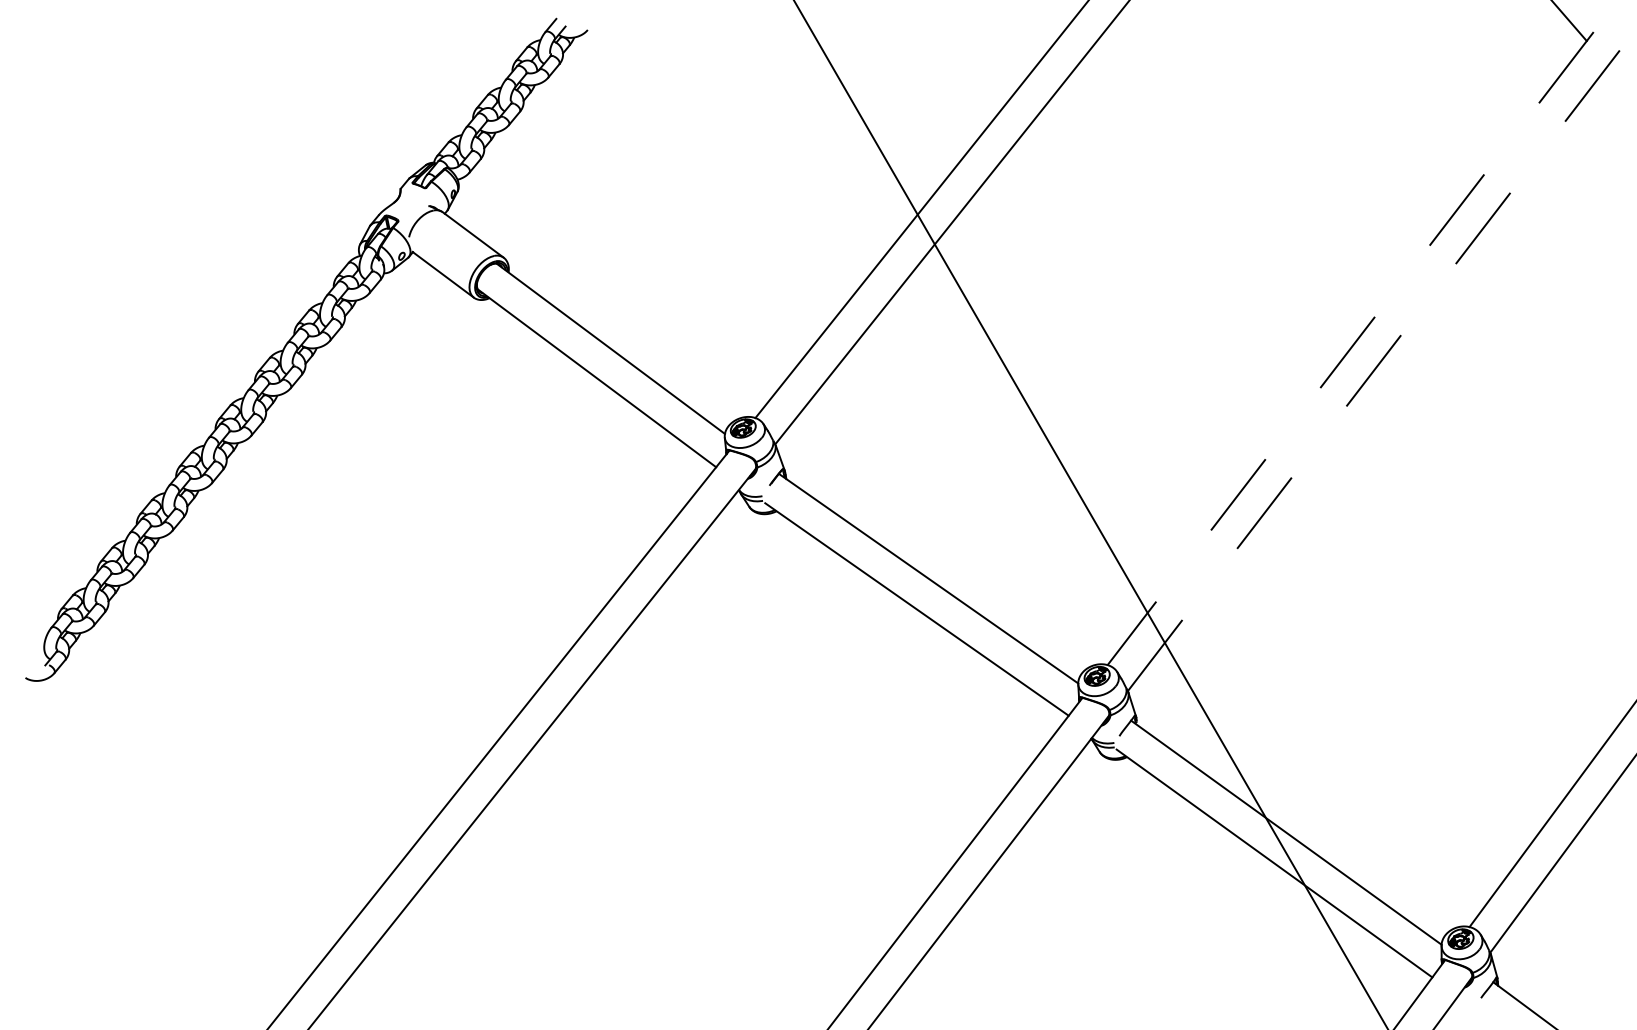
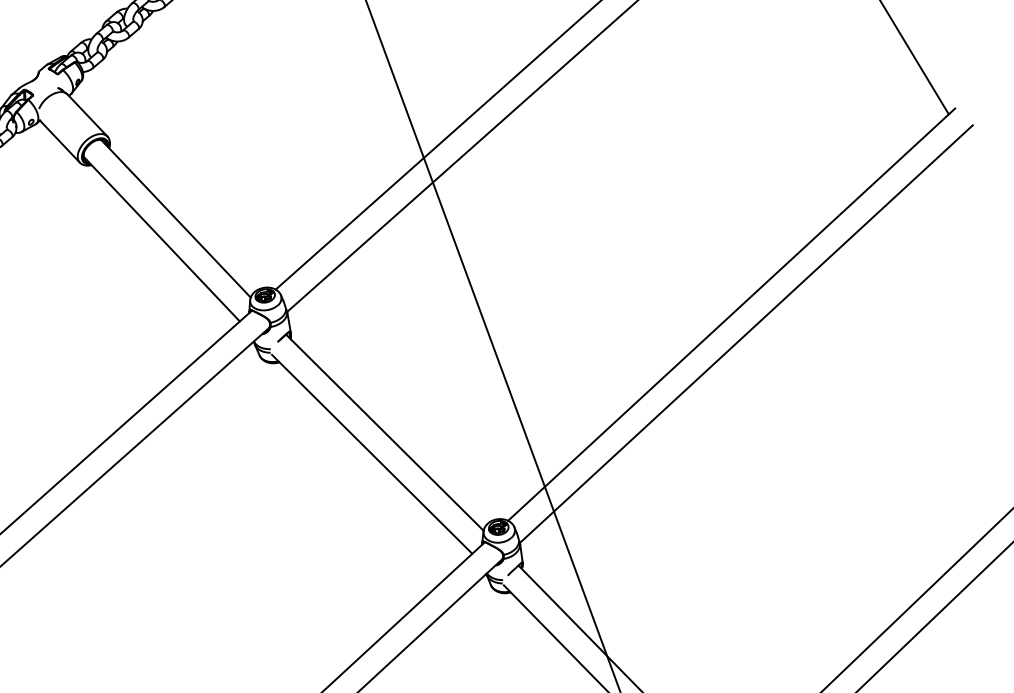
line: (1350, 349) -> (731, 315), dashed -> solid
line: (1374, 370) -> (746, 334), dashed -> solid

